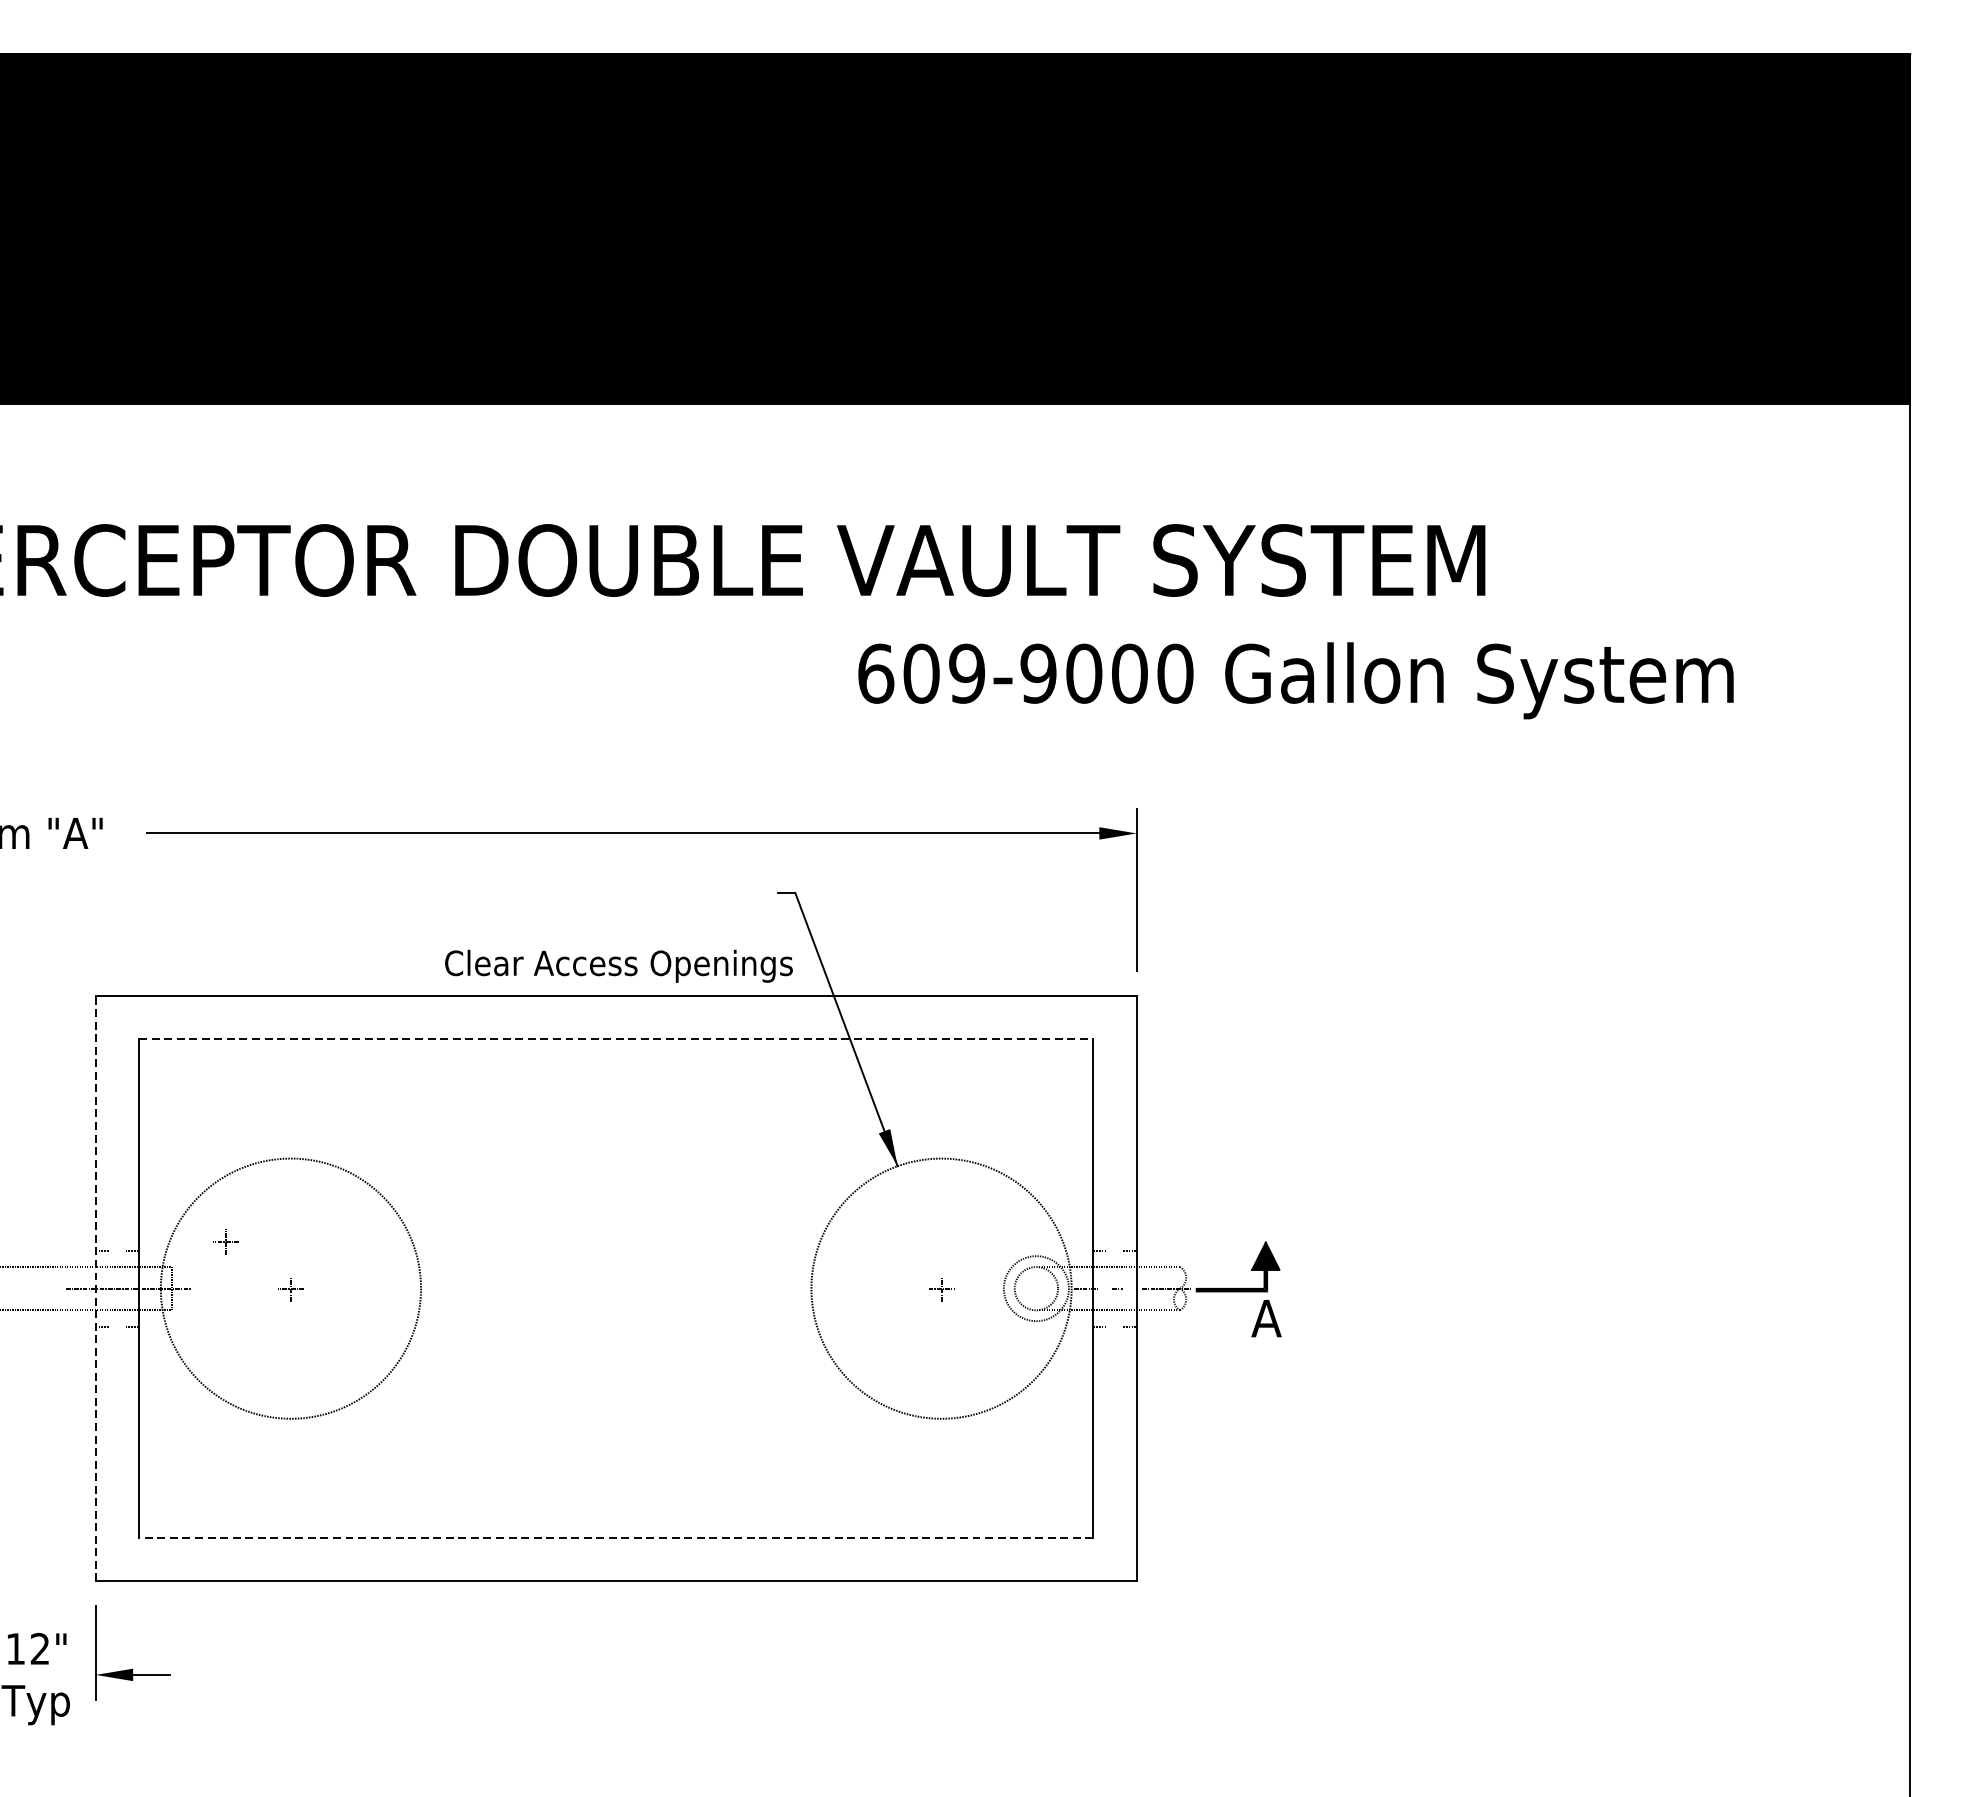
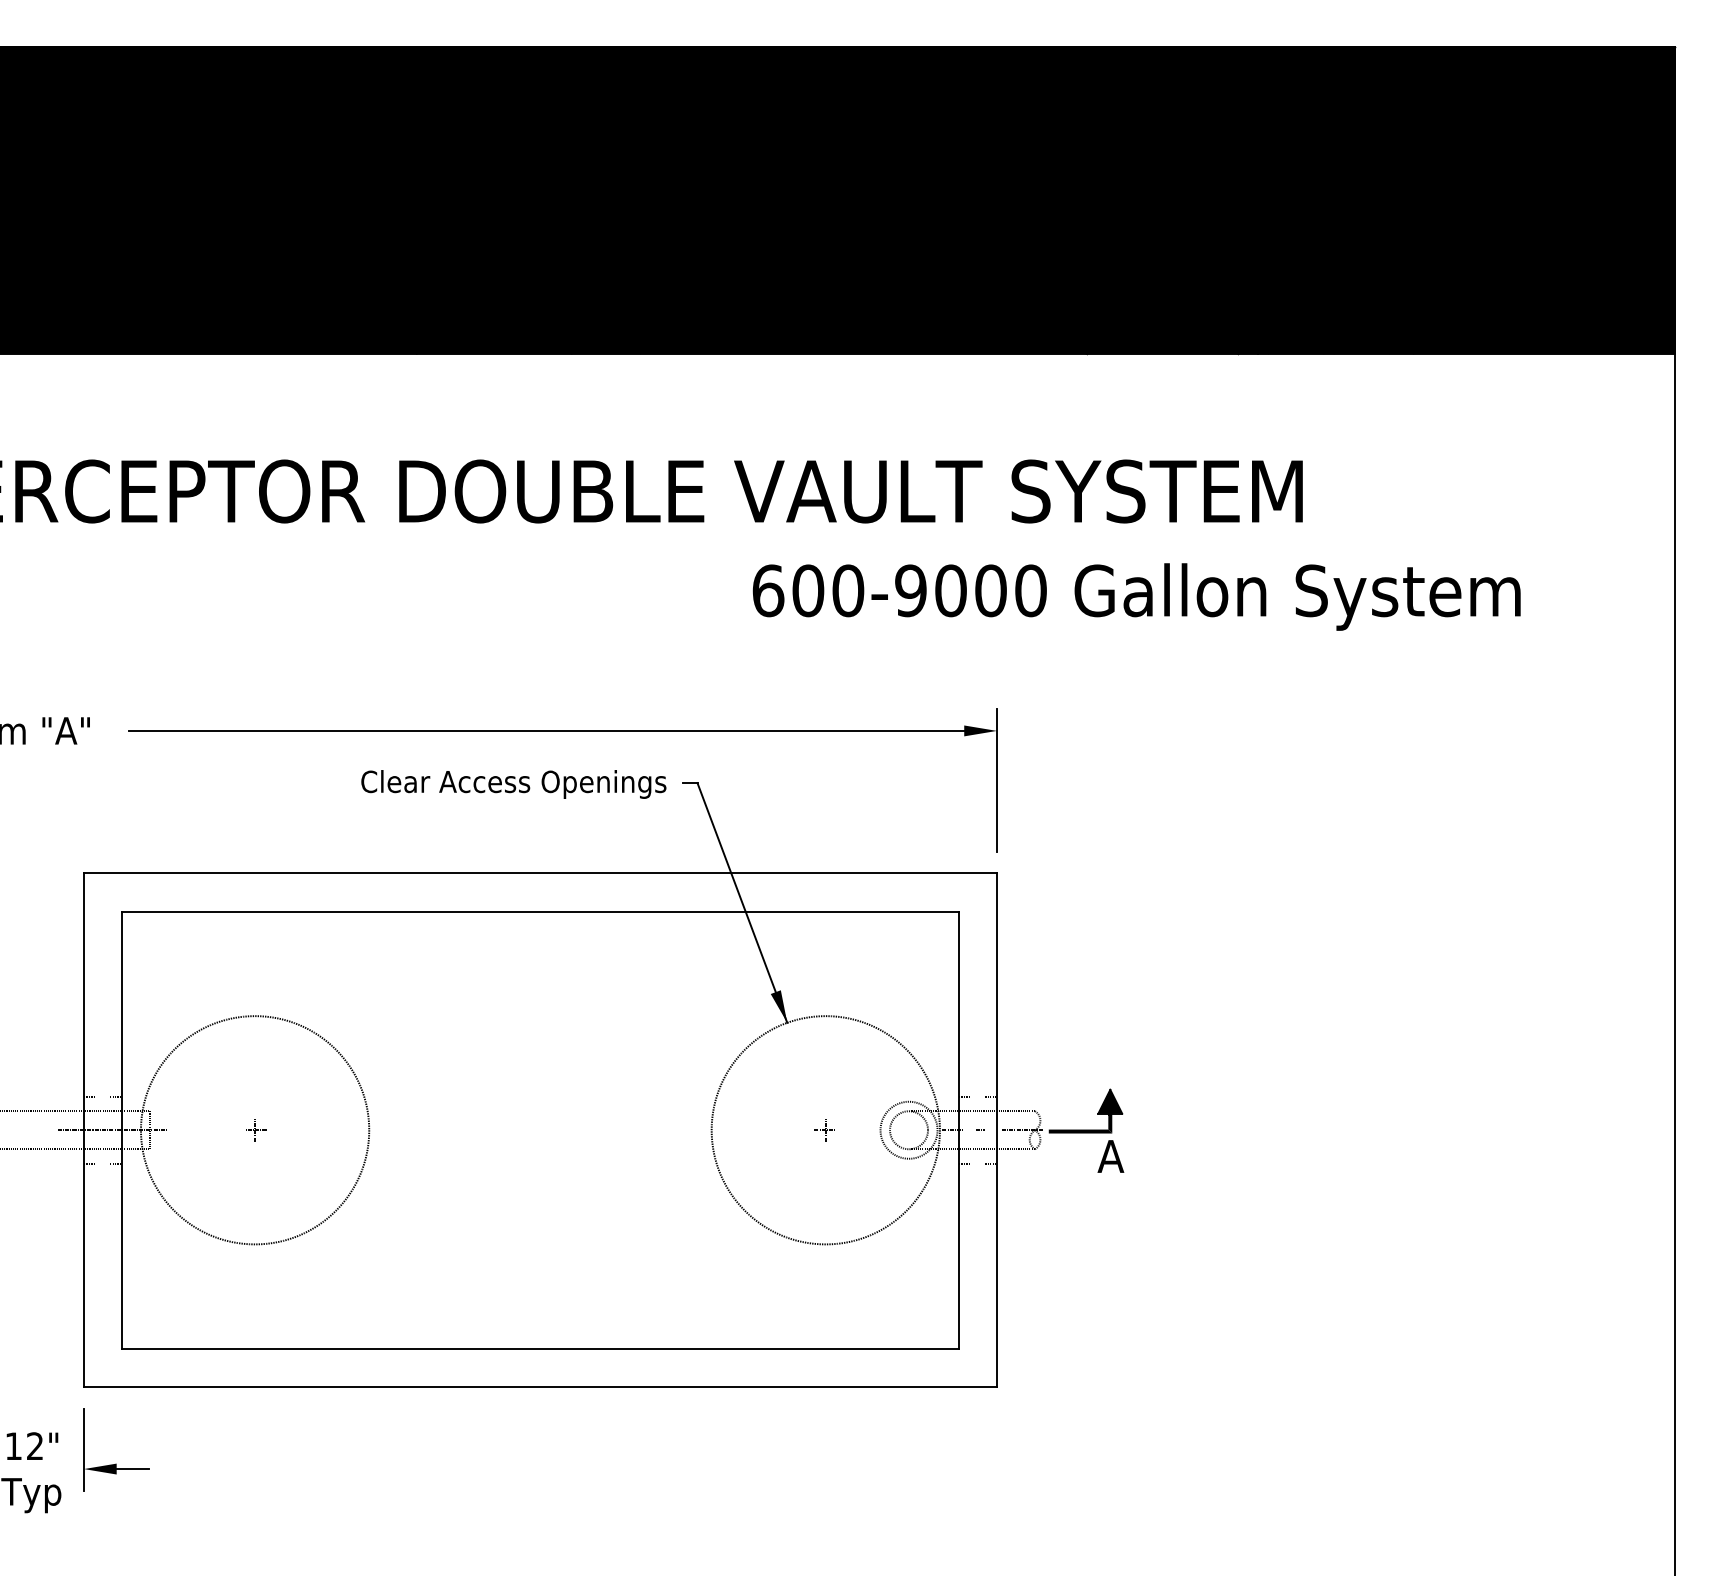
text: (967, 673) -> (848, 590), 609-9000 -> 600-9000
text: (618, 966) -> (513, 784), moved
line: (616, 1039) -> (540, 911), dashed -> solid
part: (227, 1242) -> (199, 1089), removed
line: (95, 1288) -> (83, 1130), dashed -> solid
line: (616, 1538) -> (540, 1349), dashed -> solid

